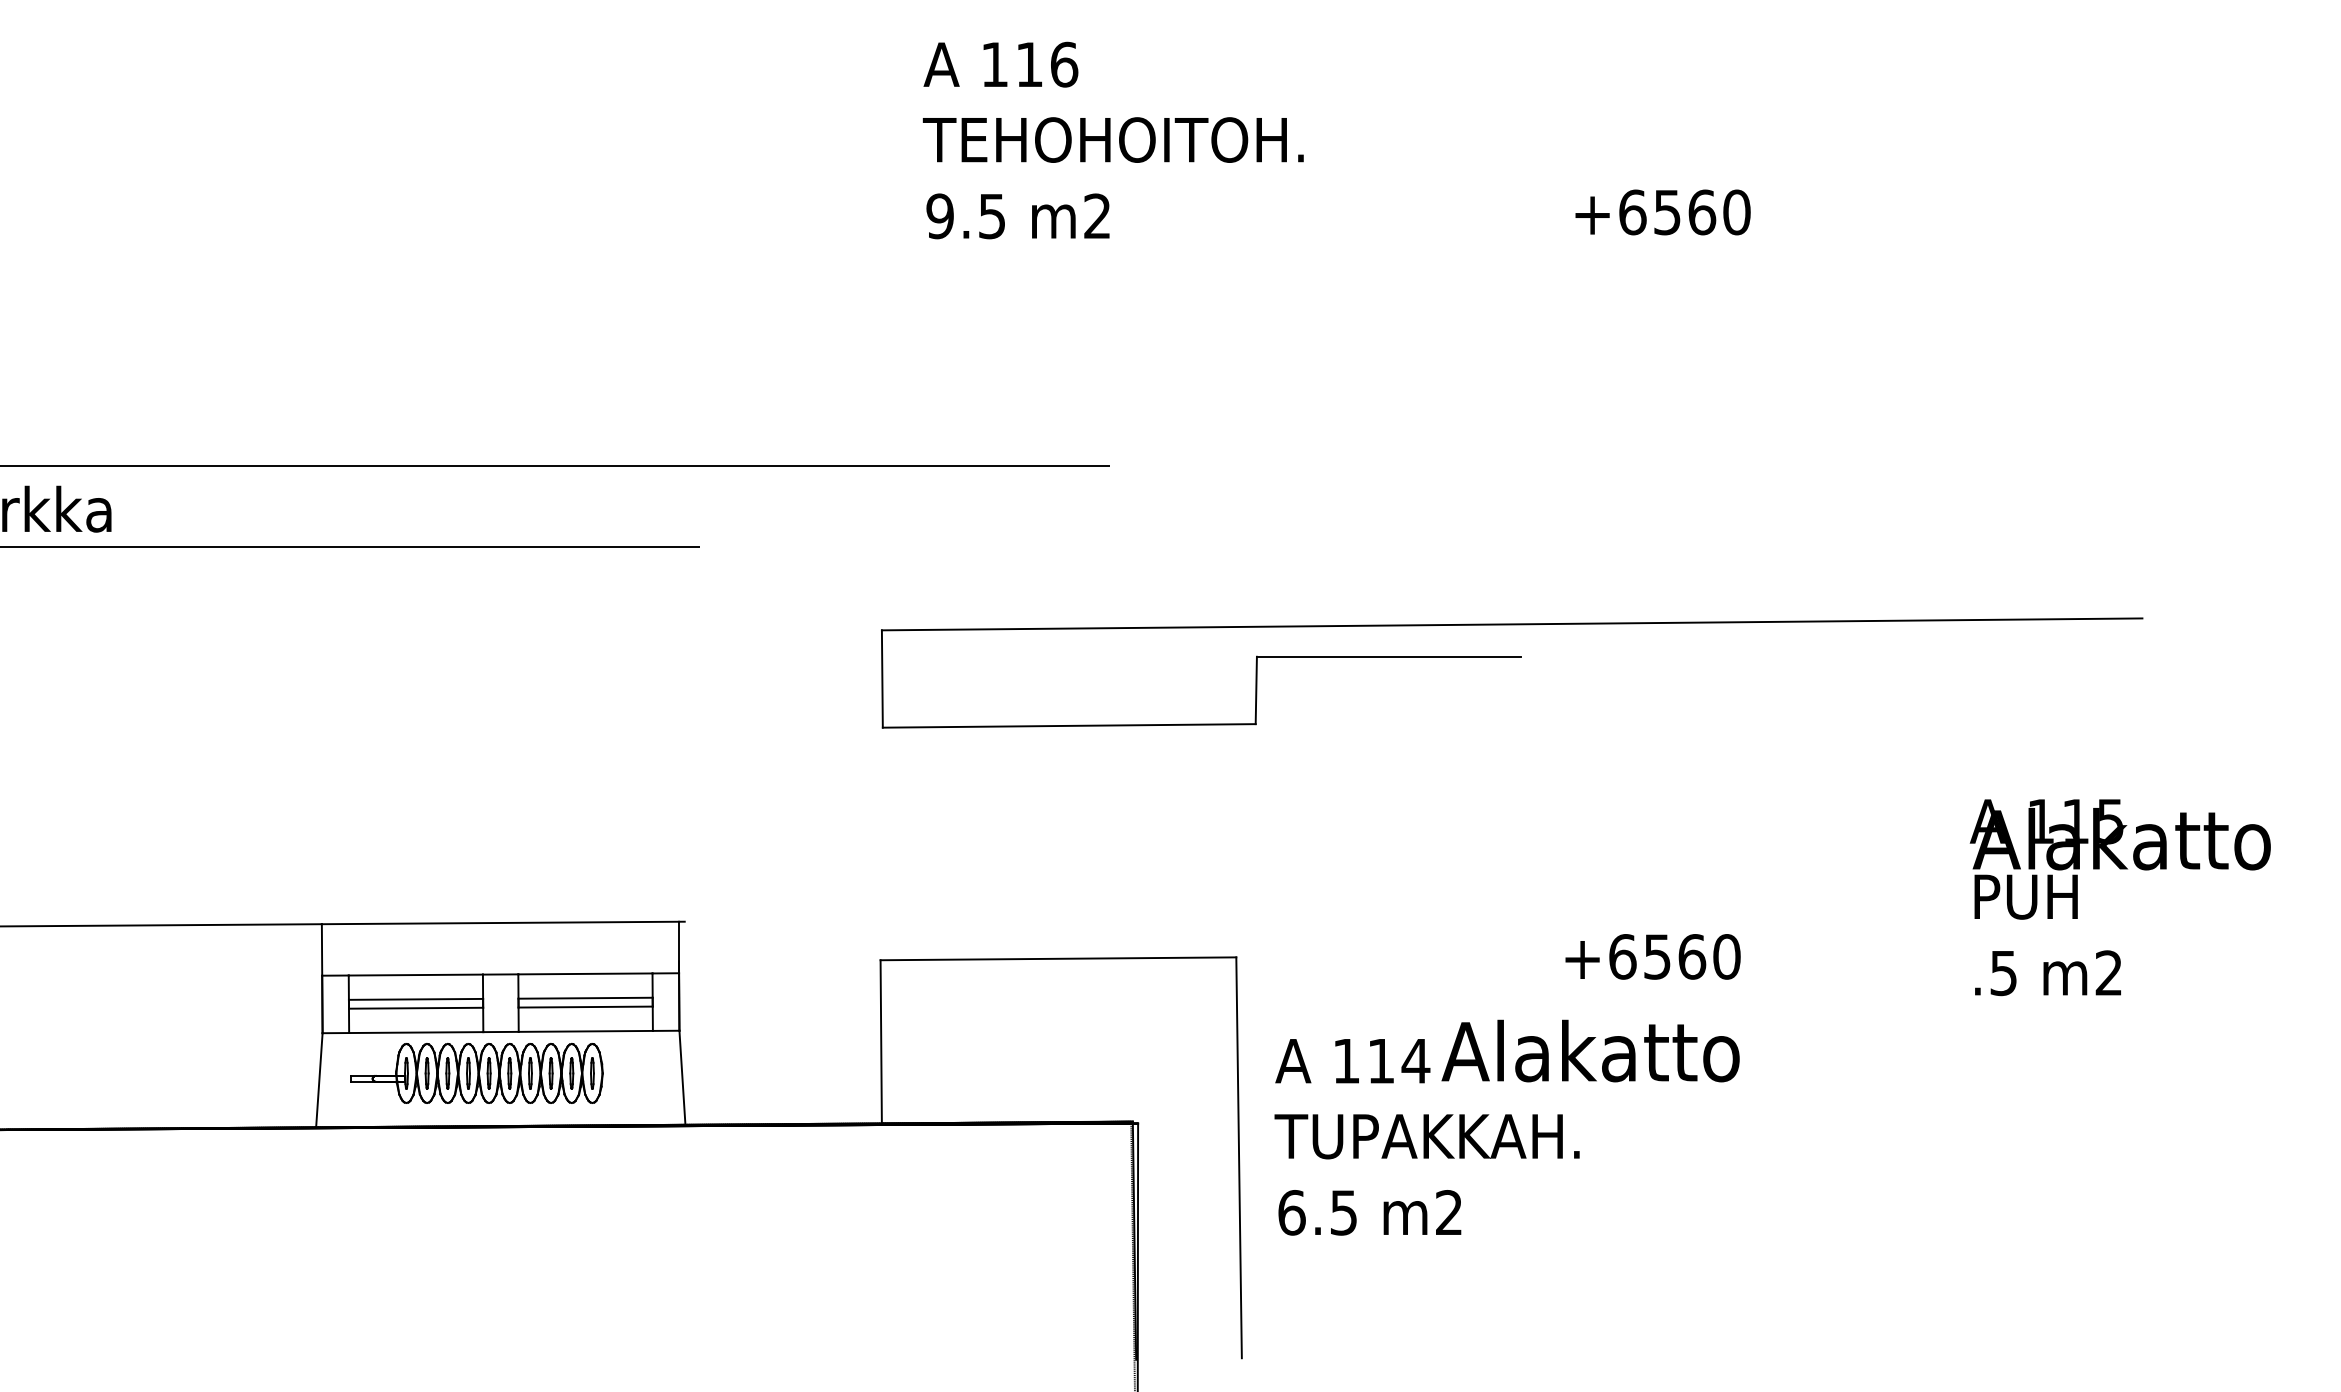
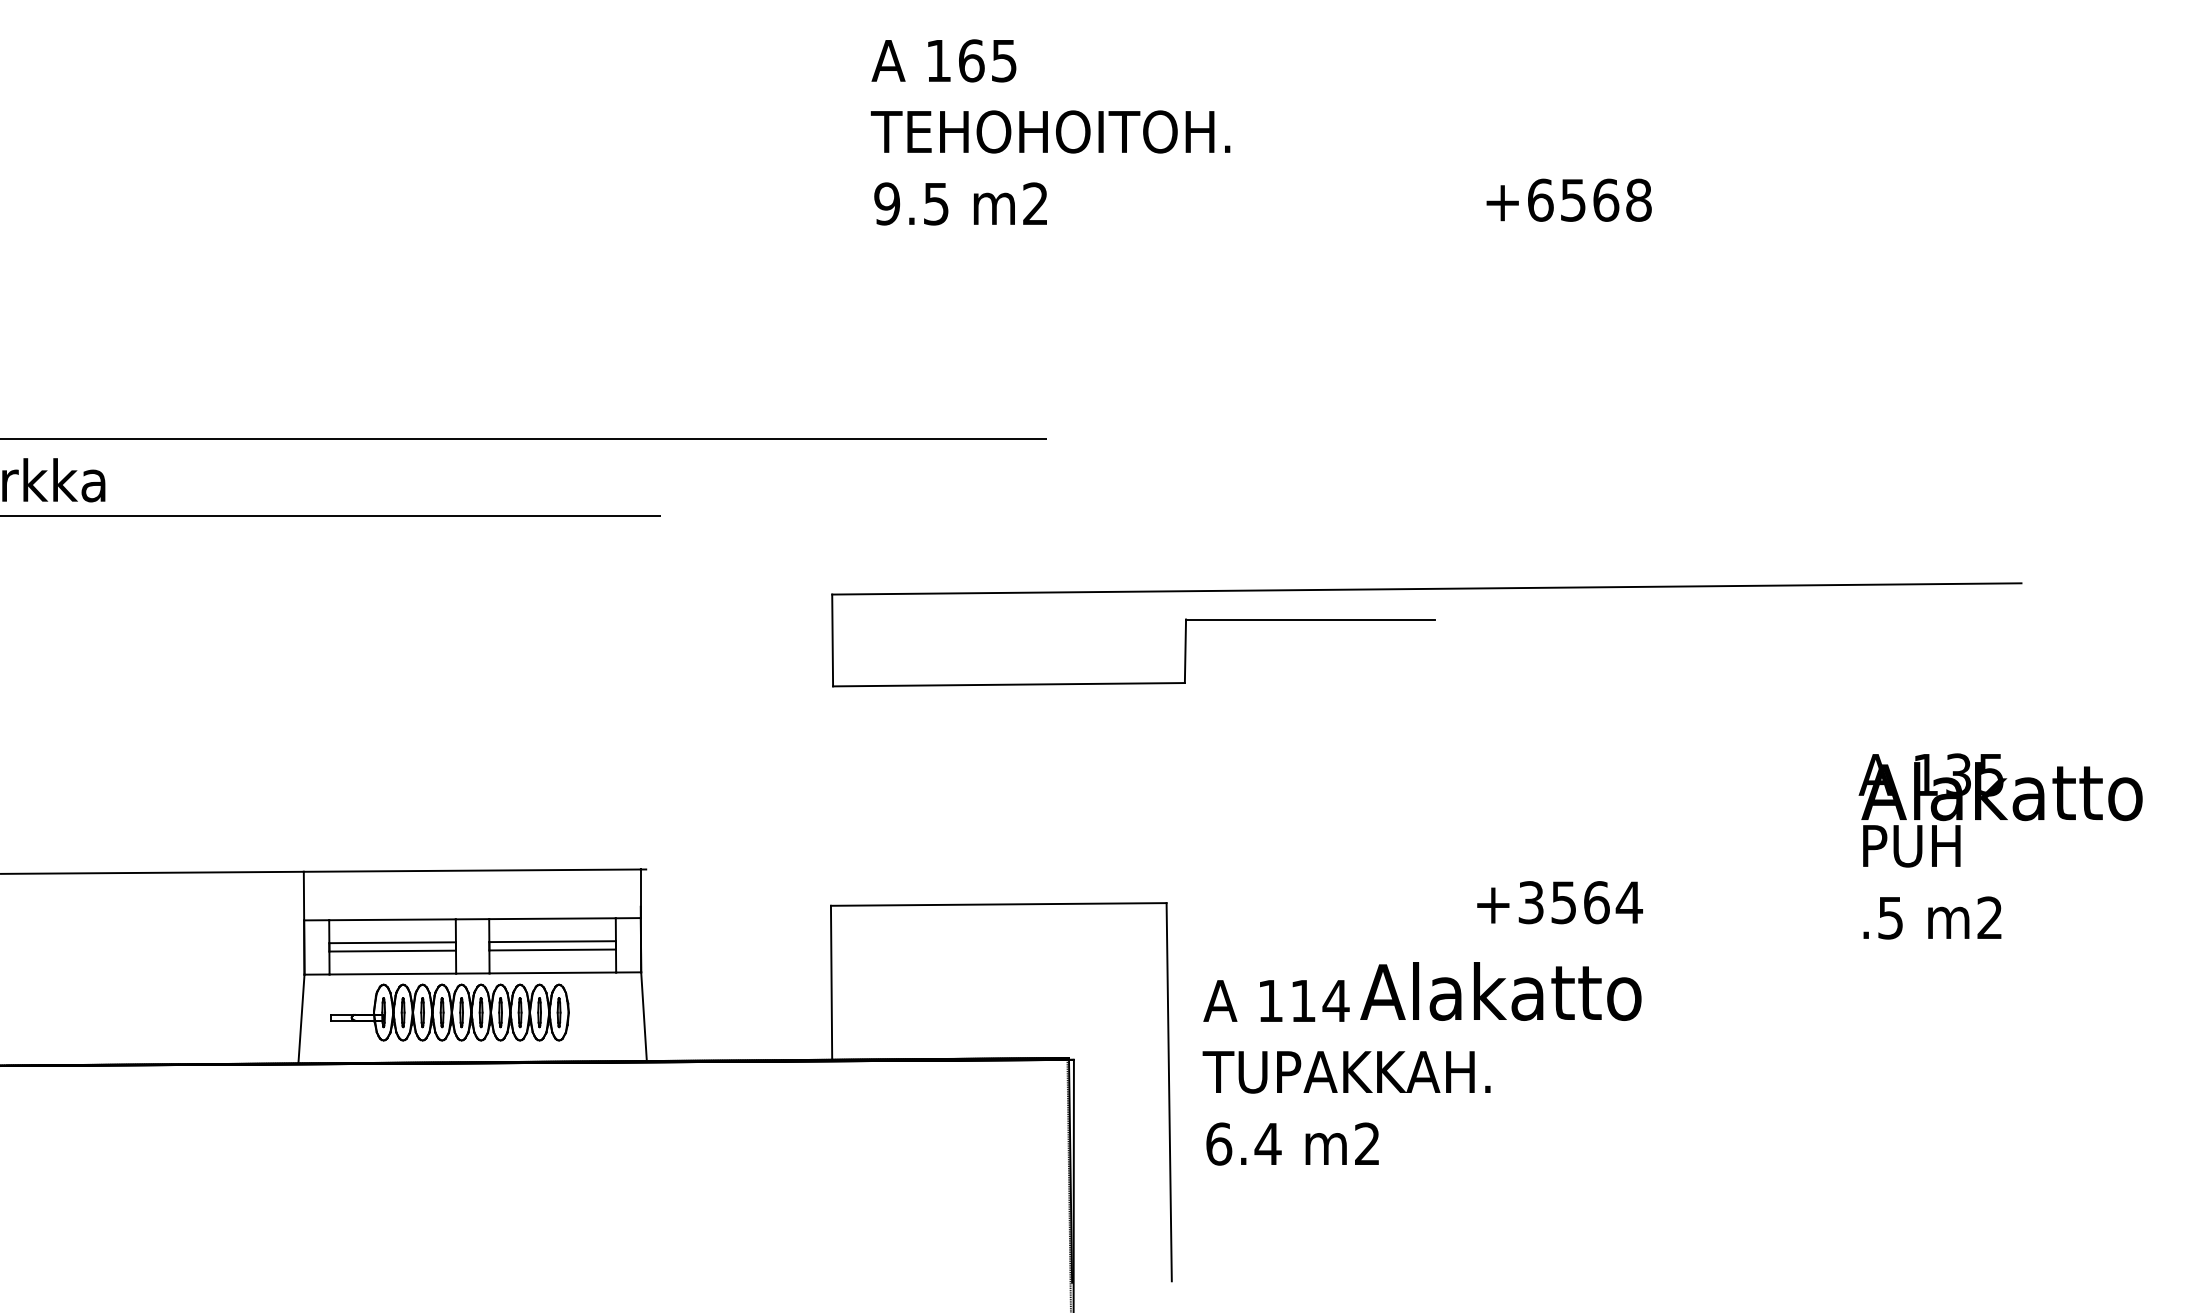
text: (1047, 64) -> (988, 60), 116 -> 165
text: (1736, 211) -> (1638, 199), +6560 -> +6568
text: (2075, 821) -> (1958, 774), 115 -> 135
text: (1675, 956) -> (1580, 902), +6560 -> +3564
text: (1343, 1213) -> (1267, 1144), 6.5 -> 6.4

